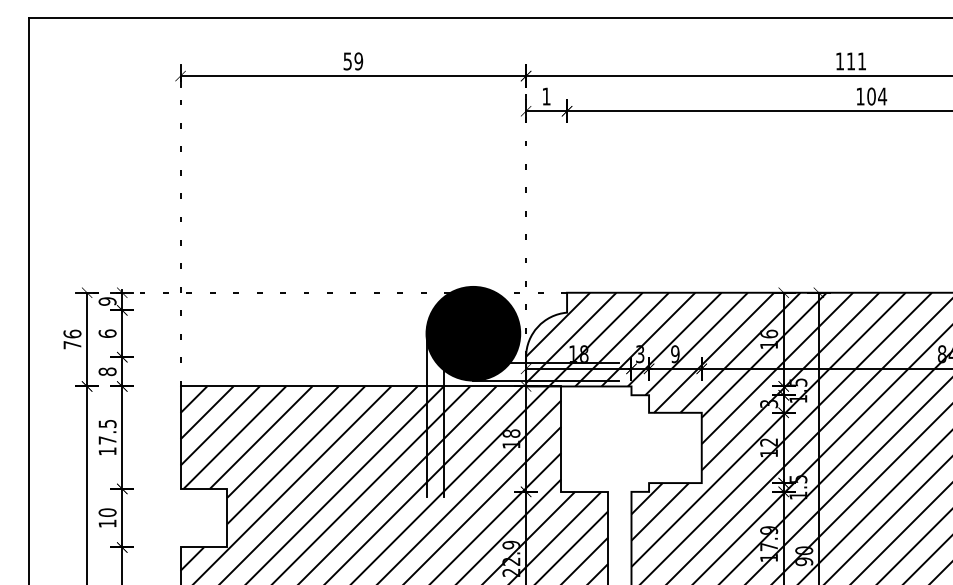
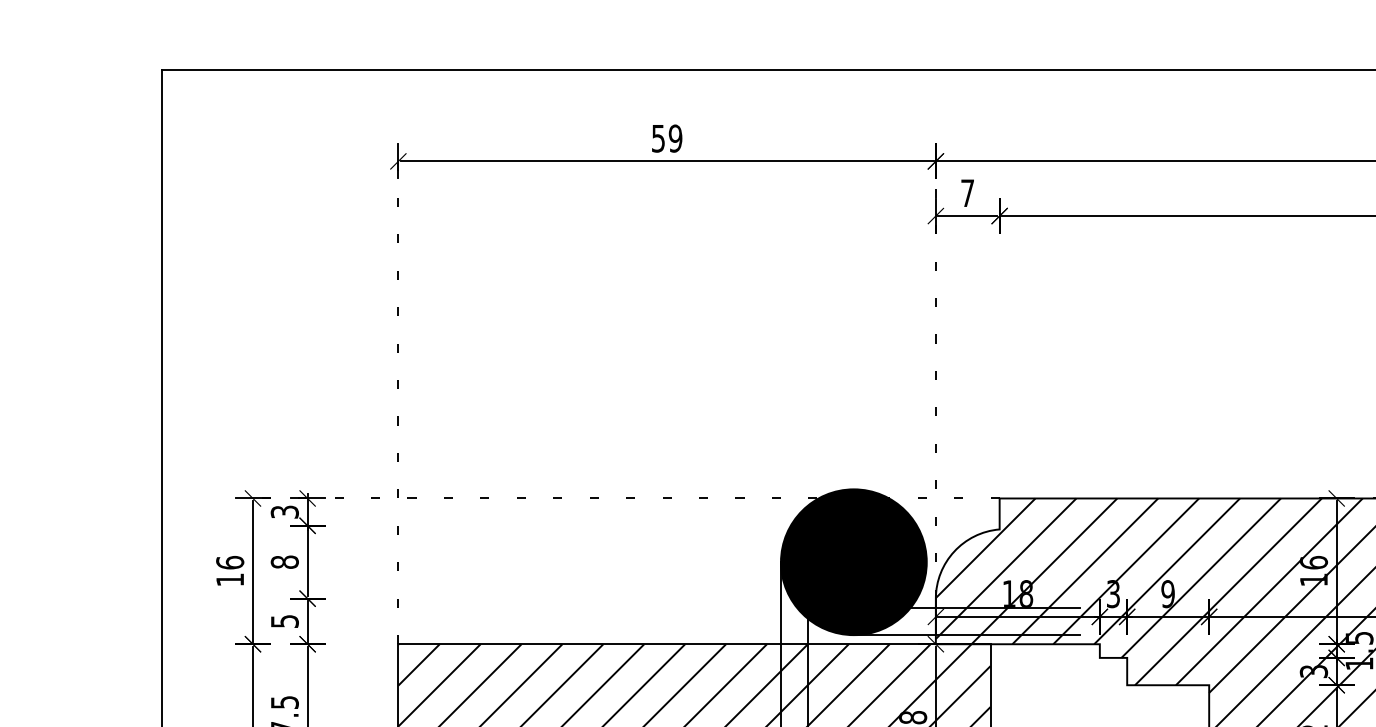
text: (546, 96) -> (967, 193), 1 -> 7
text: (107, 301) -> (284, 512), 9 -> 3
text: (107, 333) -> (284, 561), 6 -> 8
text: (72, 345) -> (230, 580), 76 -> 16
text: (107, 371) -> (284, 620), 8 -> 5

